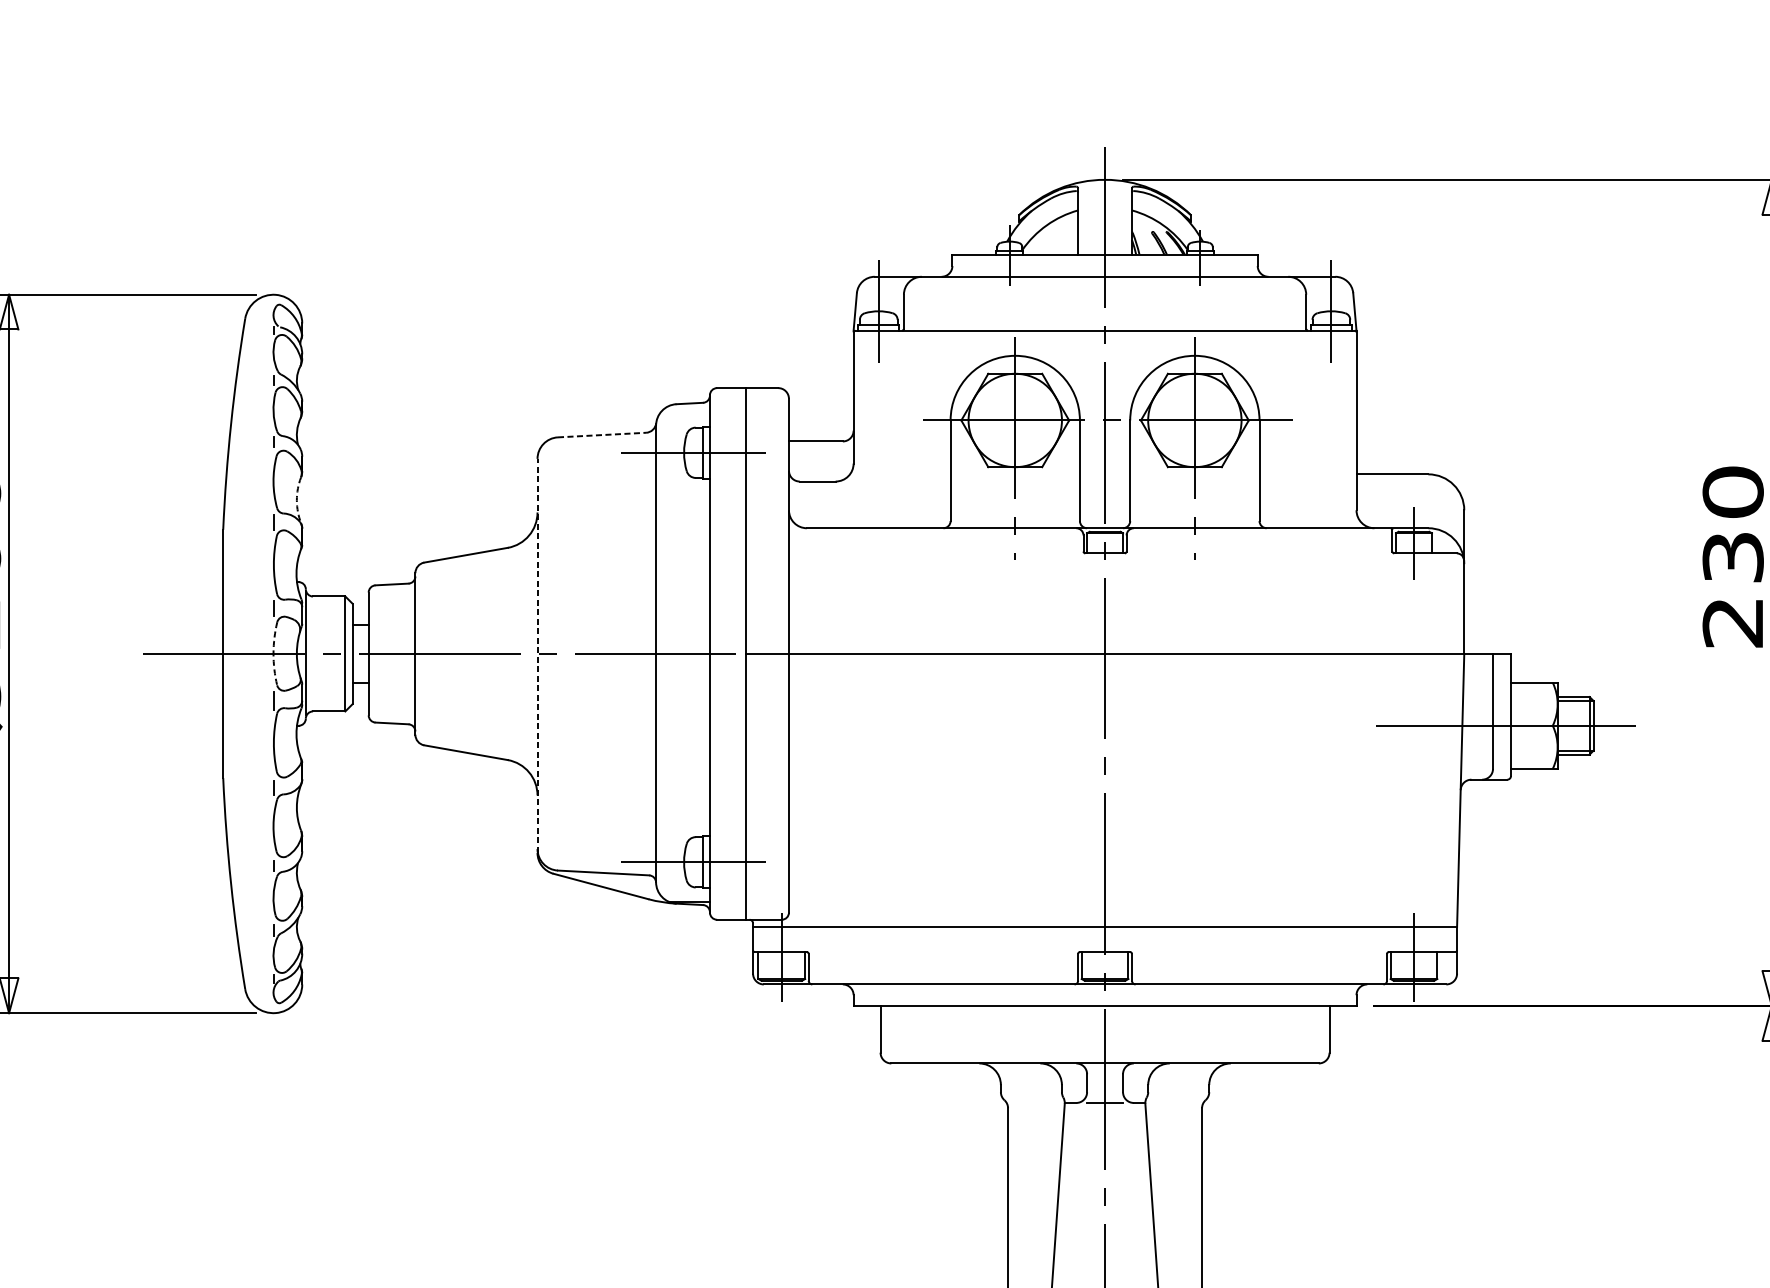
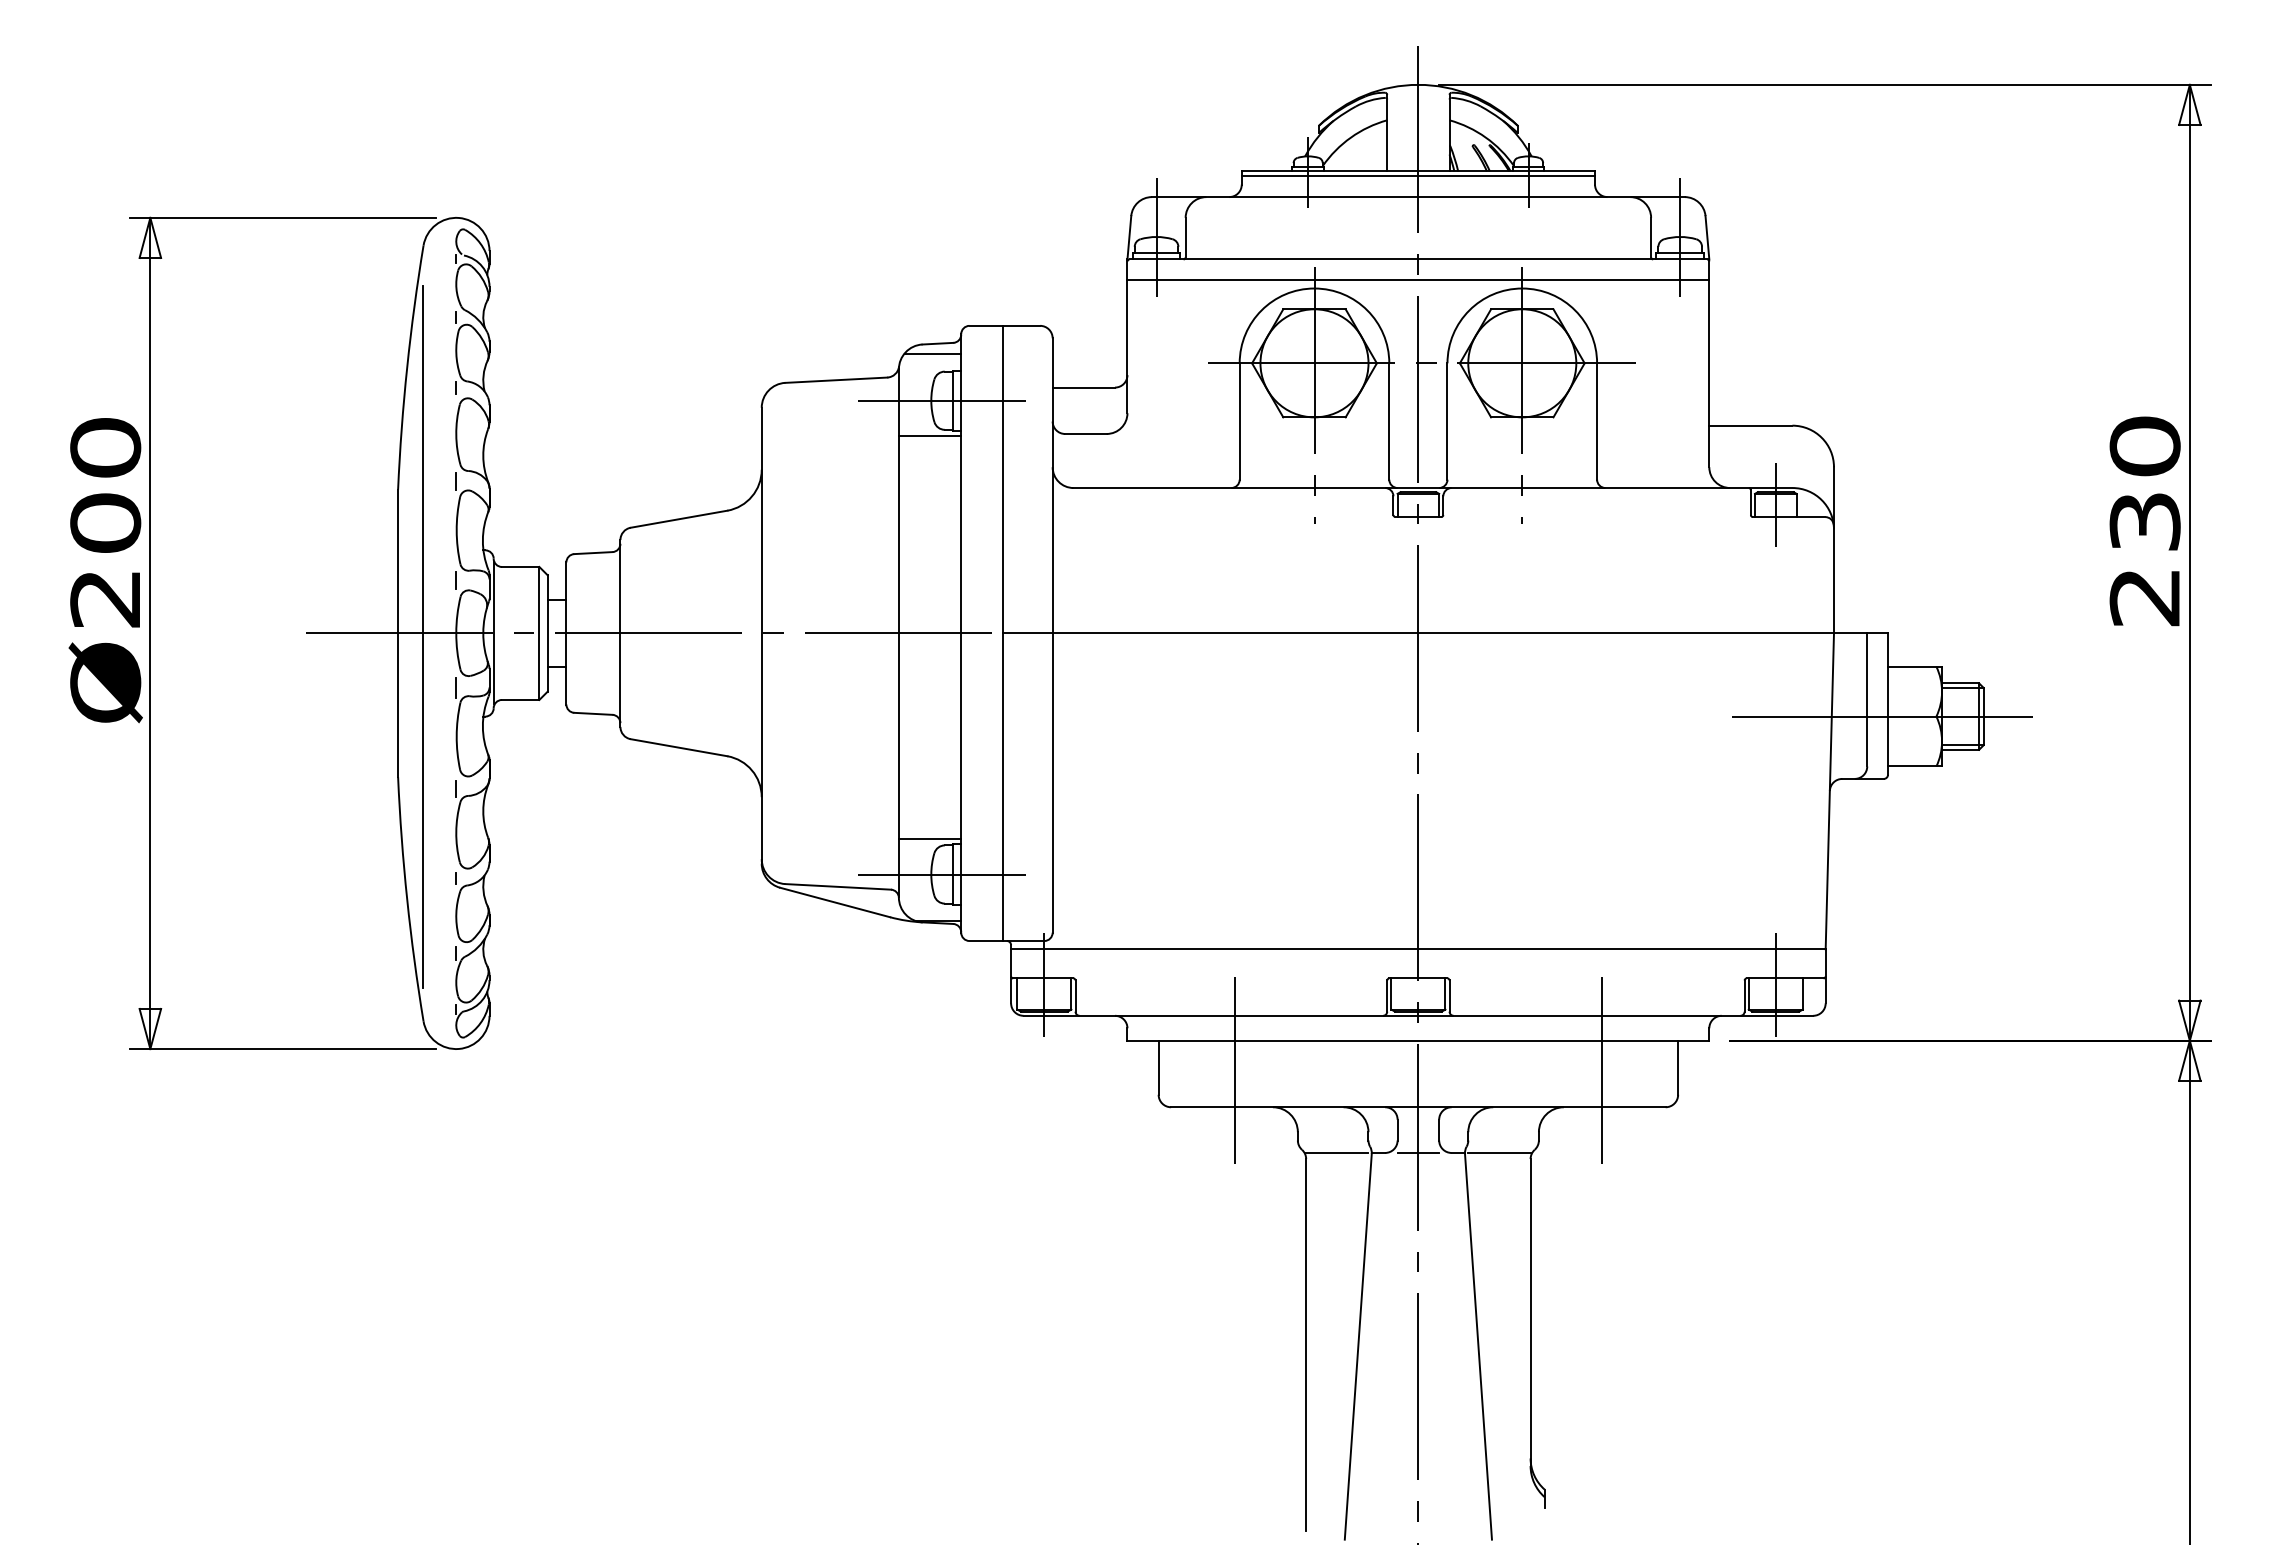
line: (1105, 259) -> (1418, 176), added
line: (1105, 348) -> (1418, 280), added
line: (685, 411) -> (932, 353), added
line: (602, 435) -> (836, 380), dashed -> solid
line: (682, 483) -> (929, 436), added
arc: (297, 500) -> (483, 455), dashed -> solid
arc: (273, 653) -> (456, 633), dashed -> solid
line: (537, 655) -> (761, 635), dashed -> solid
line: (245, 656) -> (423, 636), added
line: (682, 832) -> (929, 839), added
line: (946, 1036) -> (1234, 1076), added
line: (1264, 1036) -> (1602, 1076), added
line: (1035, 1102) -> (1337, 1152), added
line: (1175, 1102) -> (1499, 1152), added

